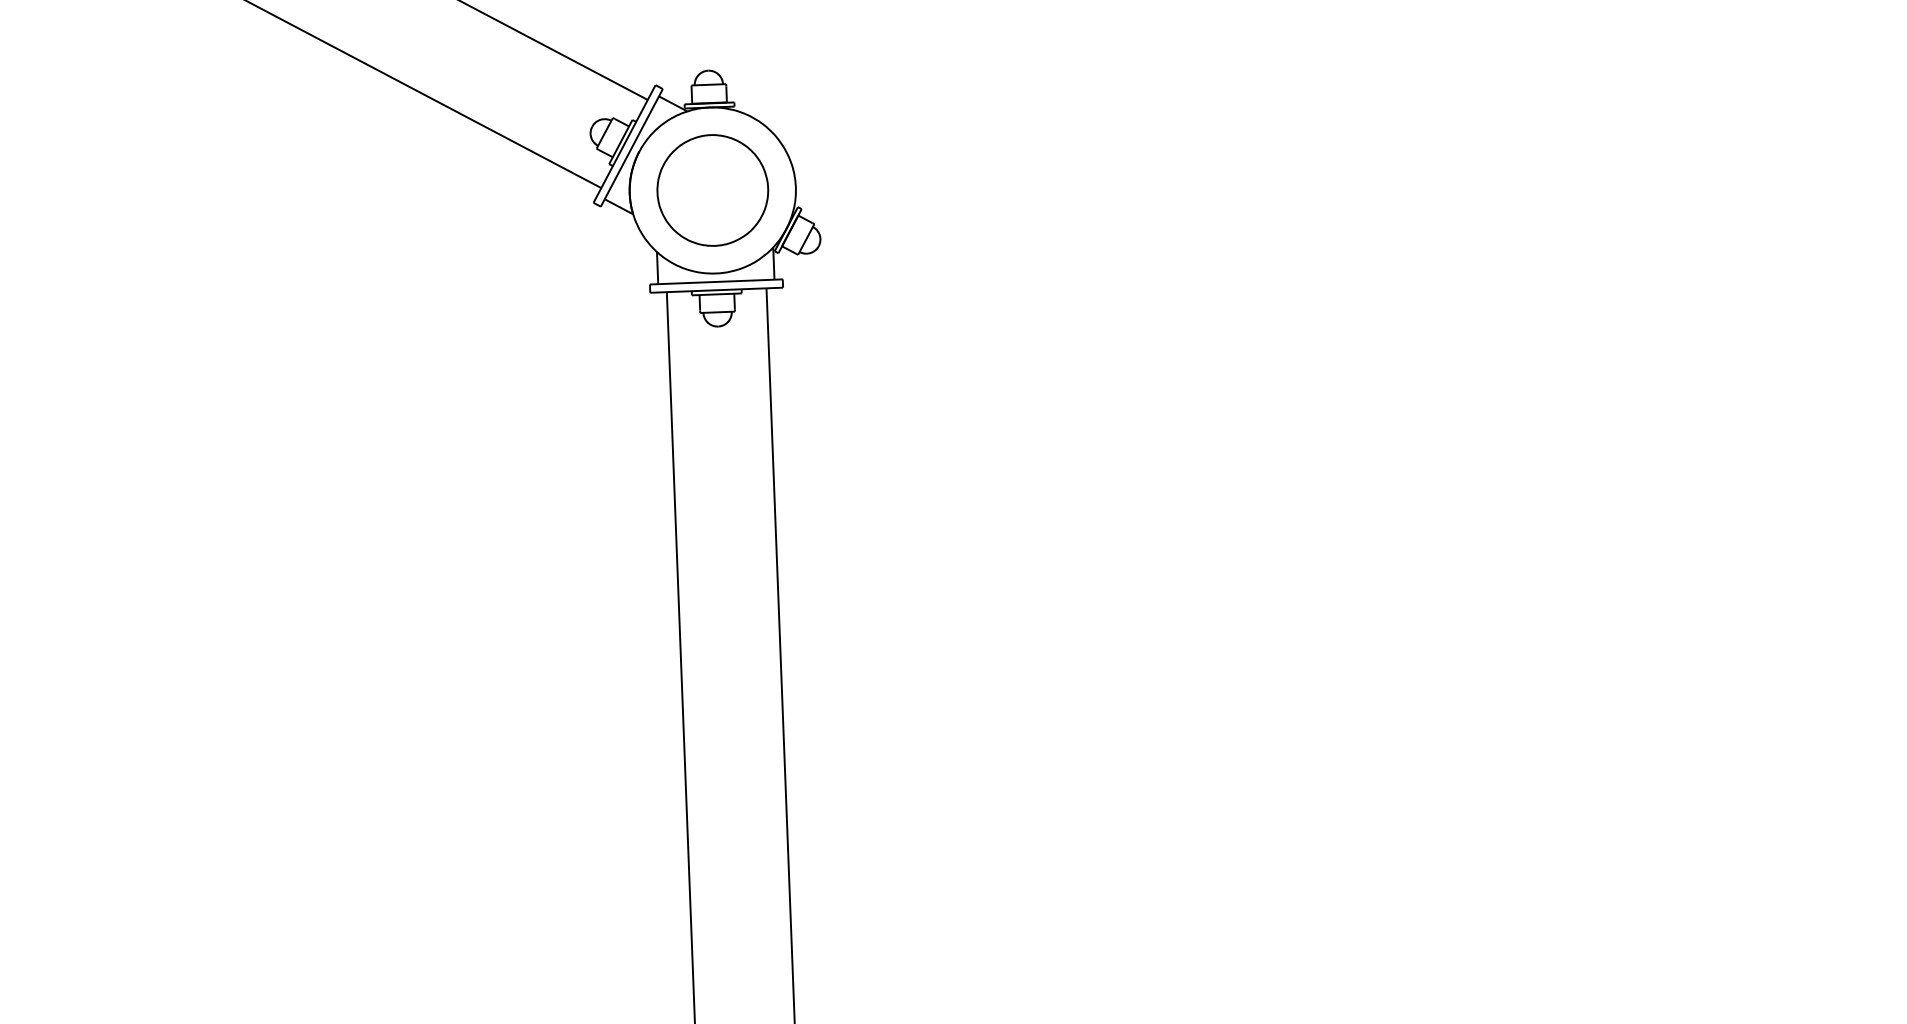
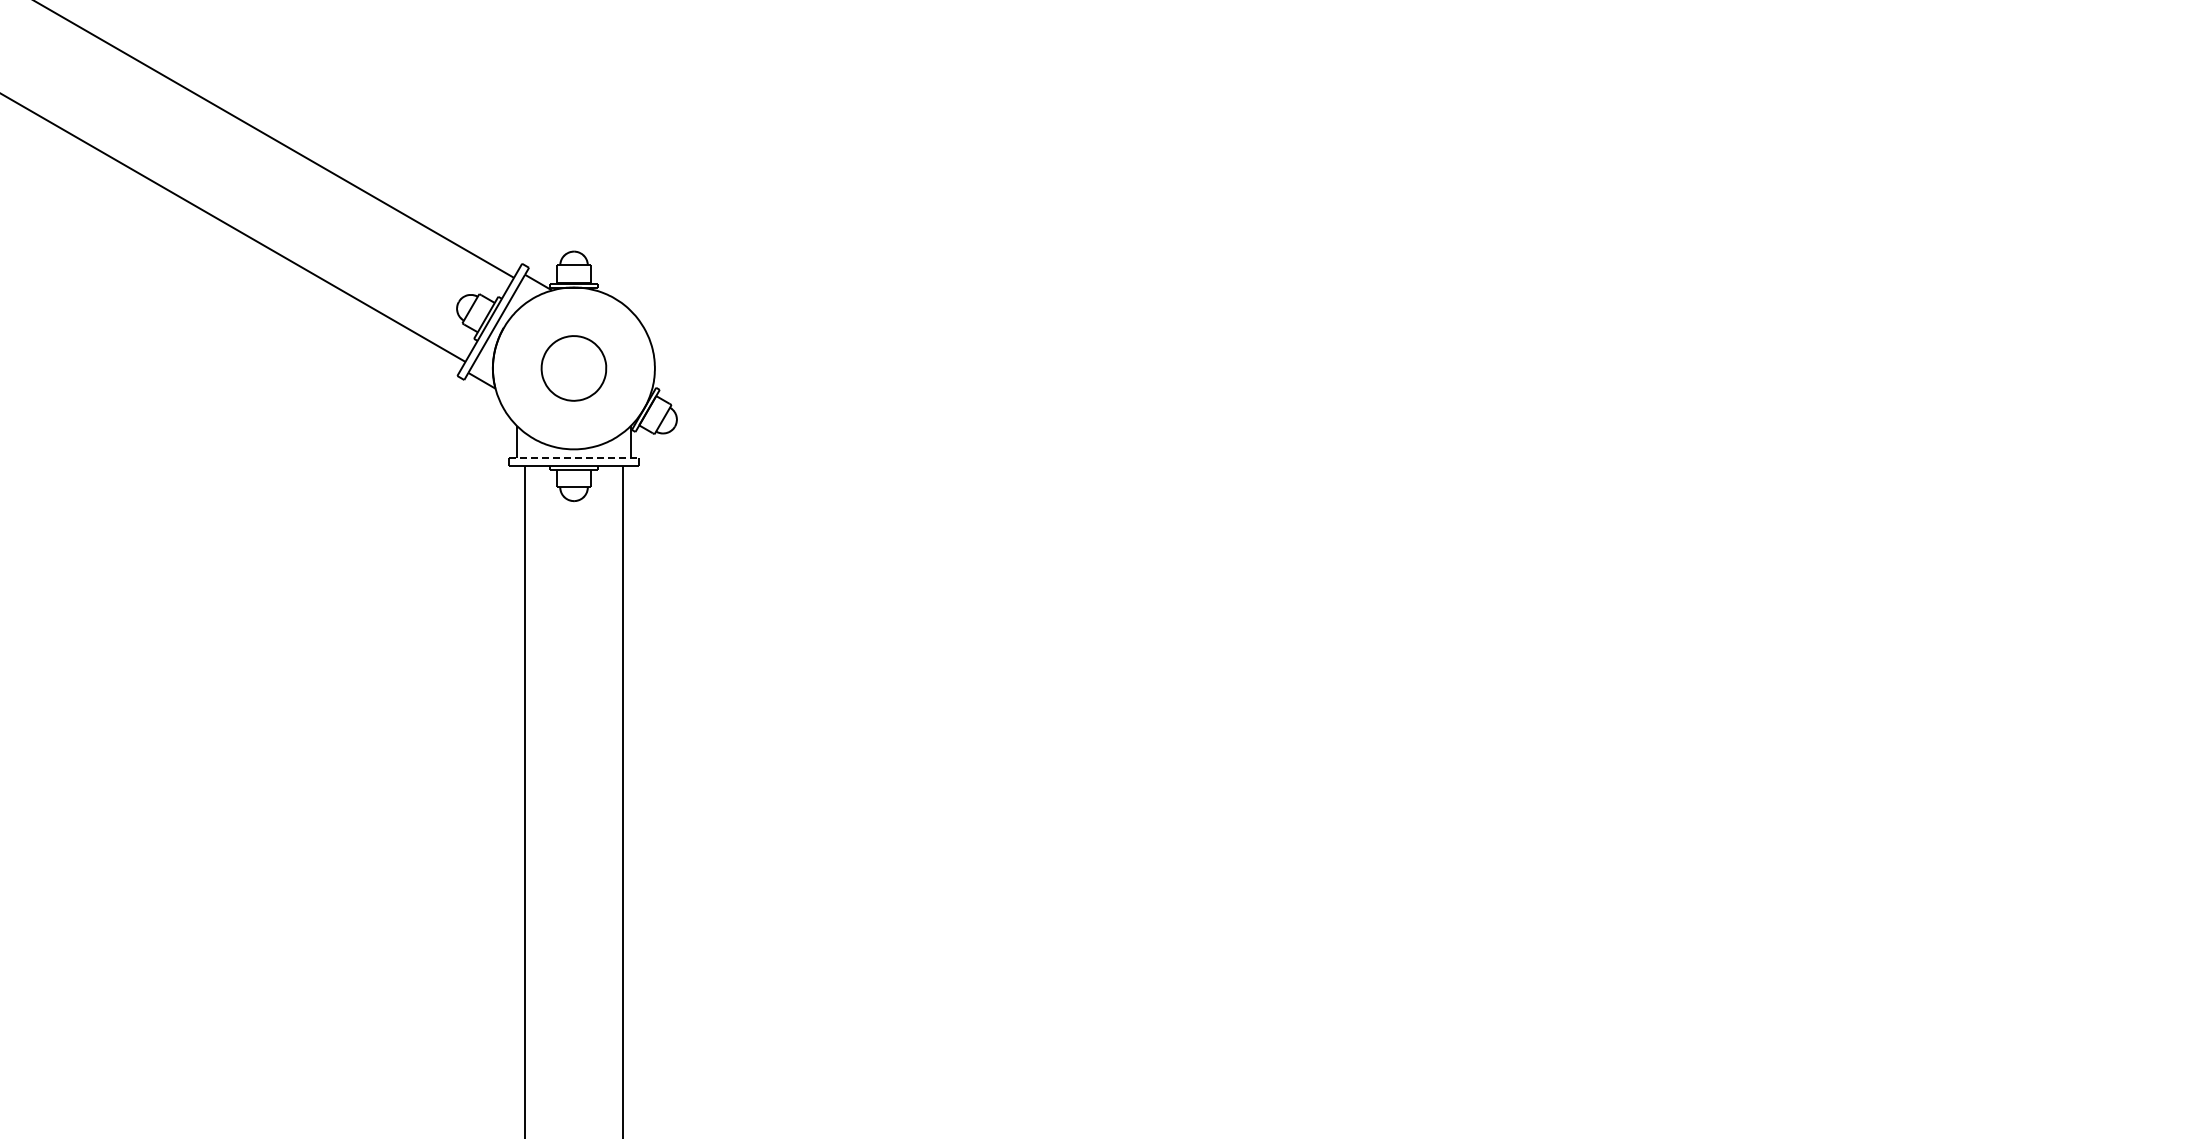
part: (712, 190) -> (573, 368), size x0.6
line: (715, 281) -> (573, 457), solid -> dashed

